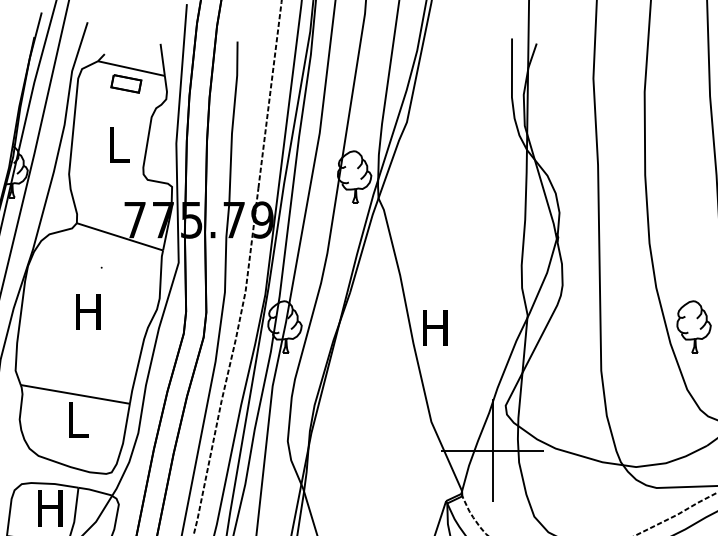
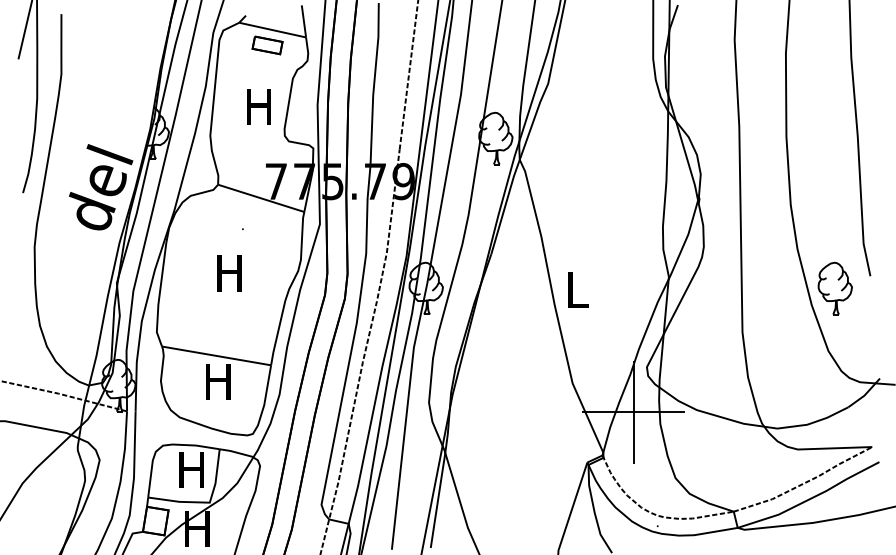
text: (117, 144) -> (258, 106), L -> H
text: (435, 327) -> (576, 289), H -> L
text: (77, 419) -> (218, 381), L -> H

